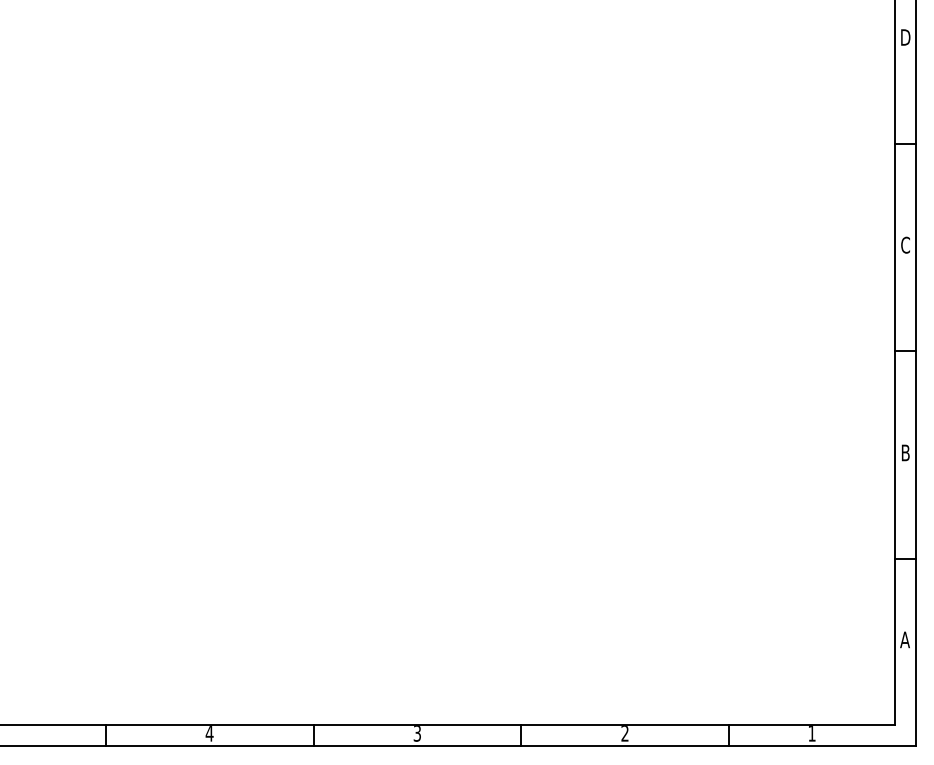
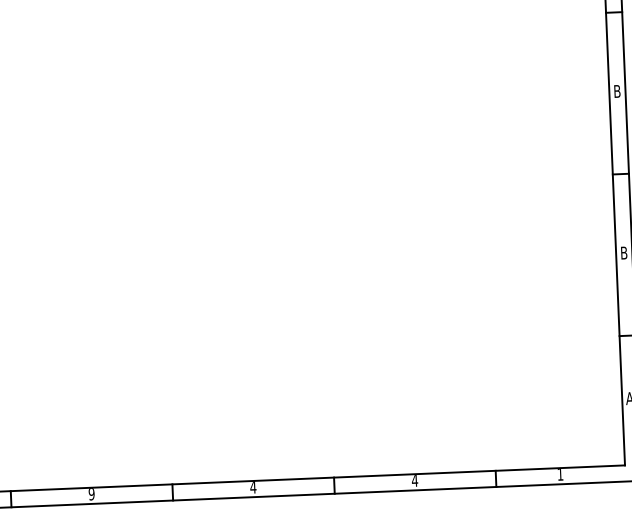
text: (905, 244) -> (617, 90), C -> B
text: (209, 733) -> (91, 494), 4 -> 9
text: (417, 733) -> (253, 487), 3 -> 4
text: (625, 733) -> (415, 480), 2 -> 4

